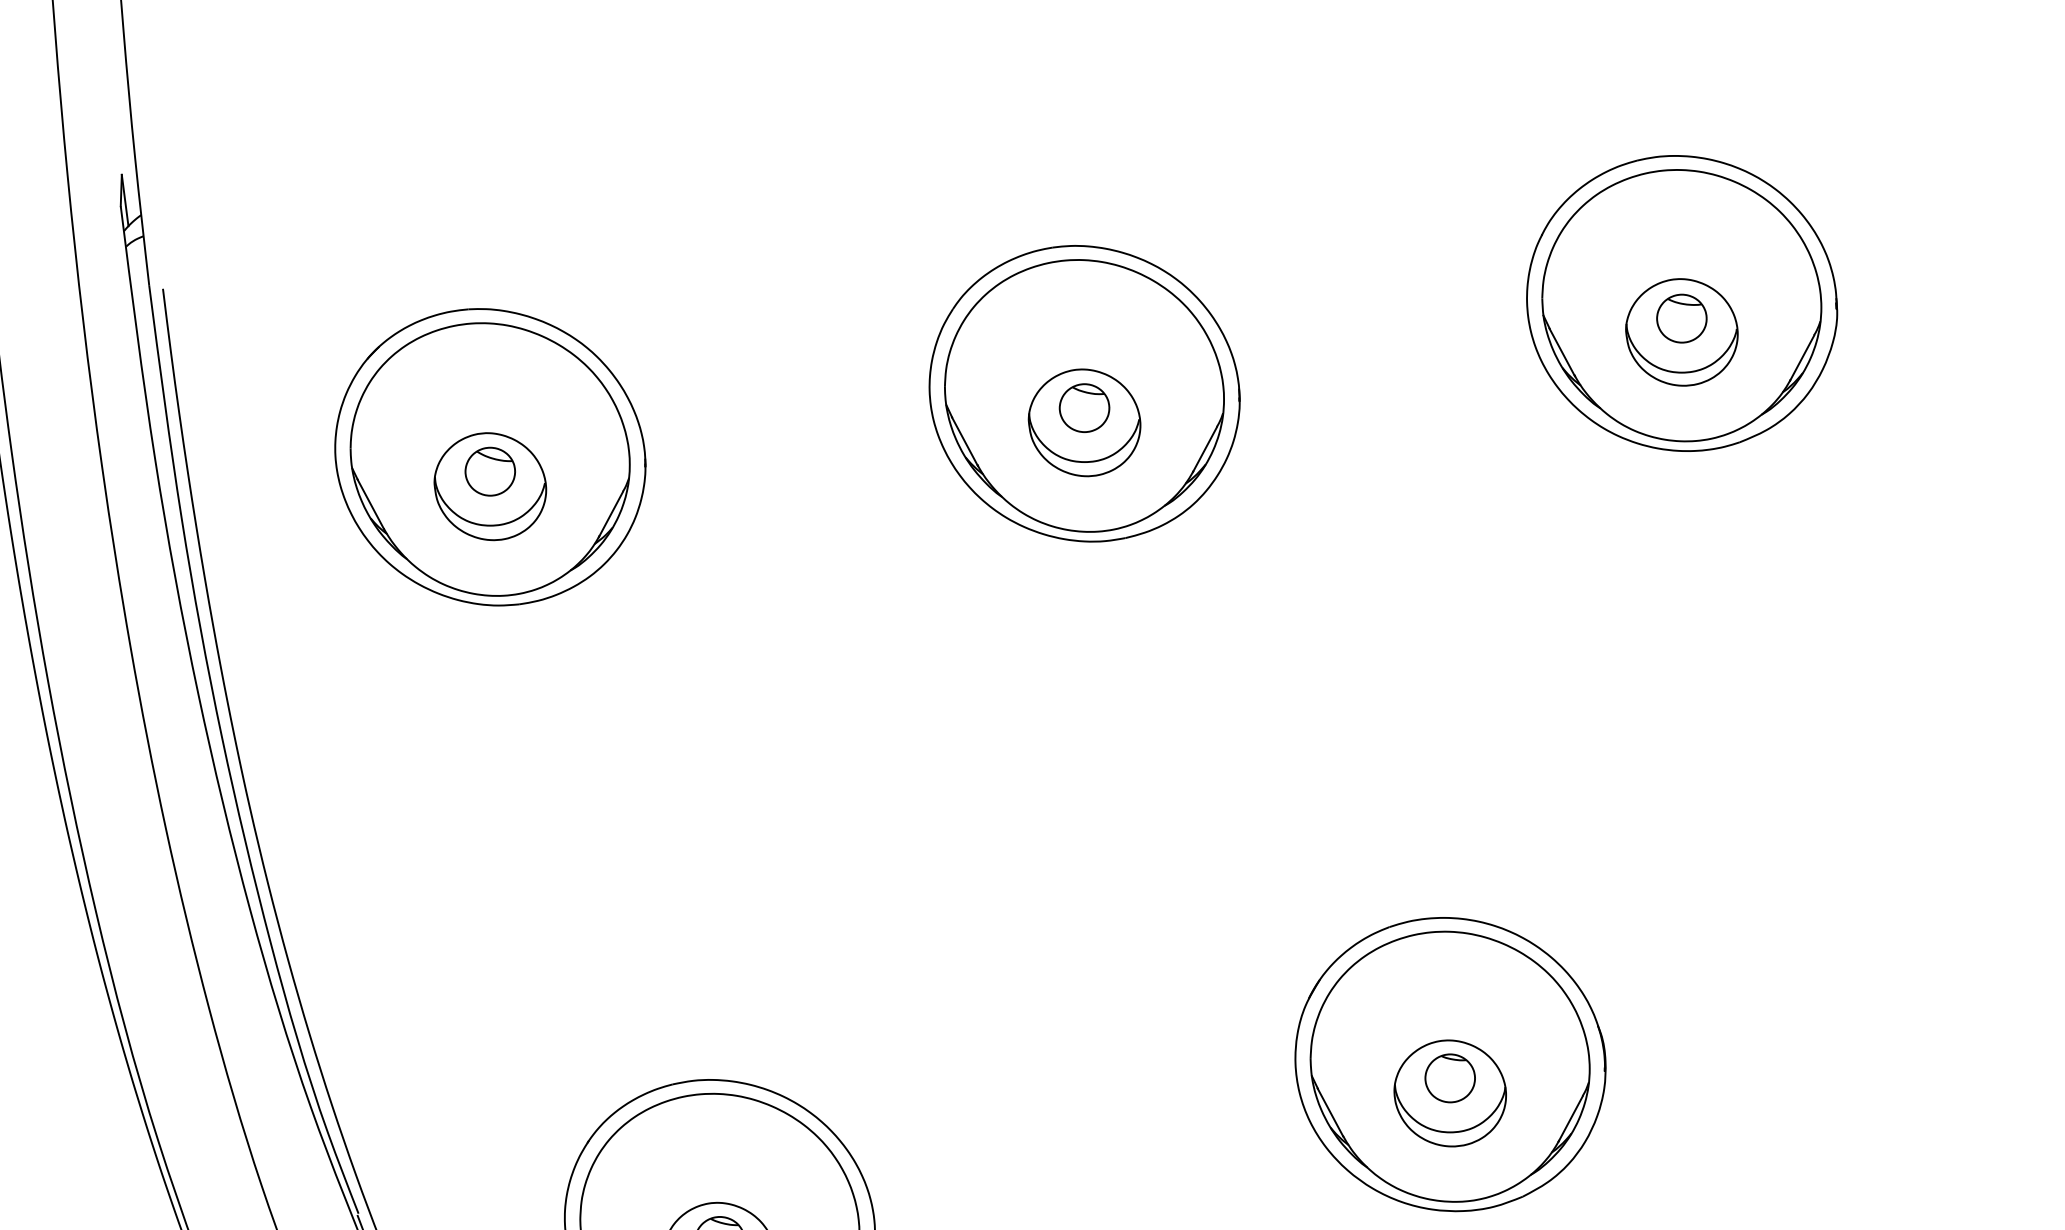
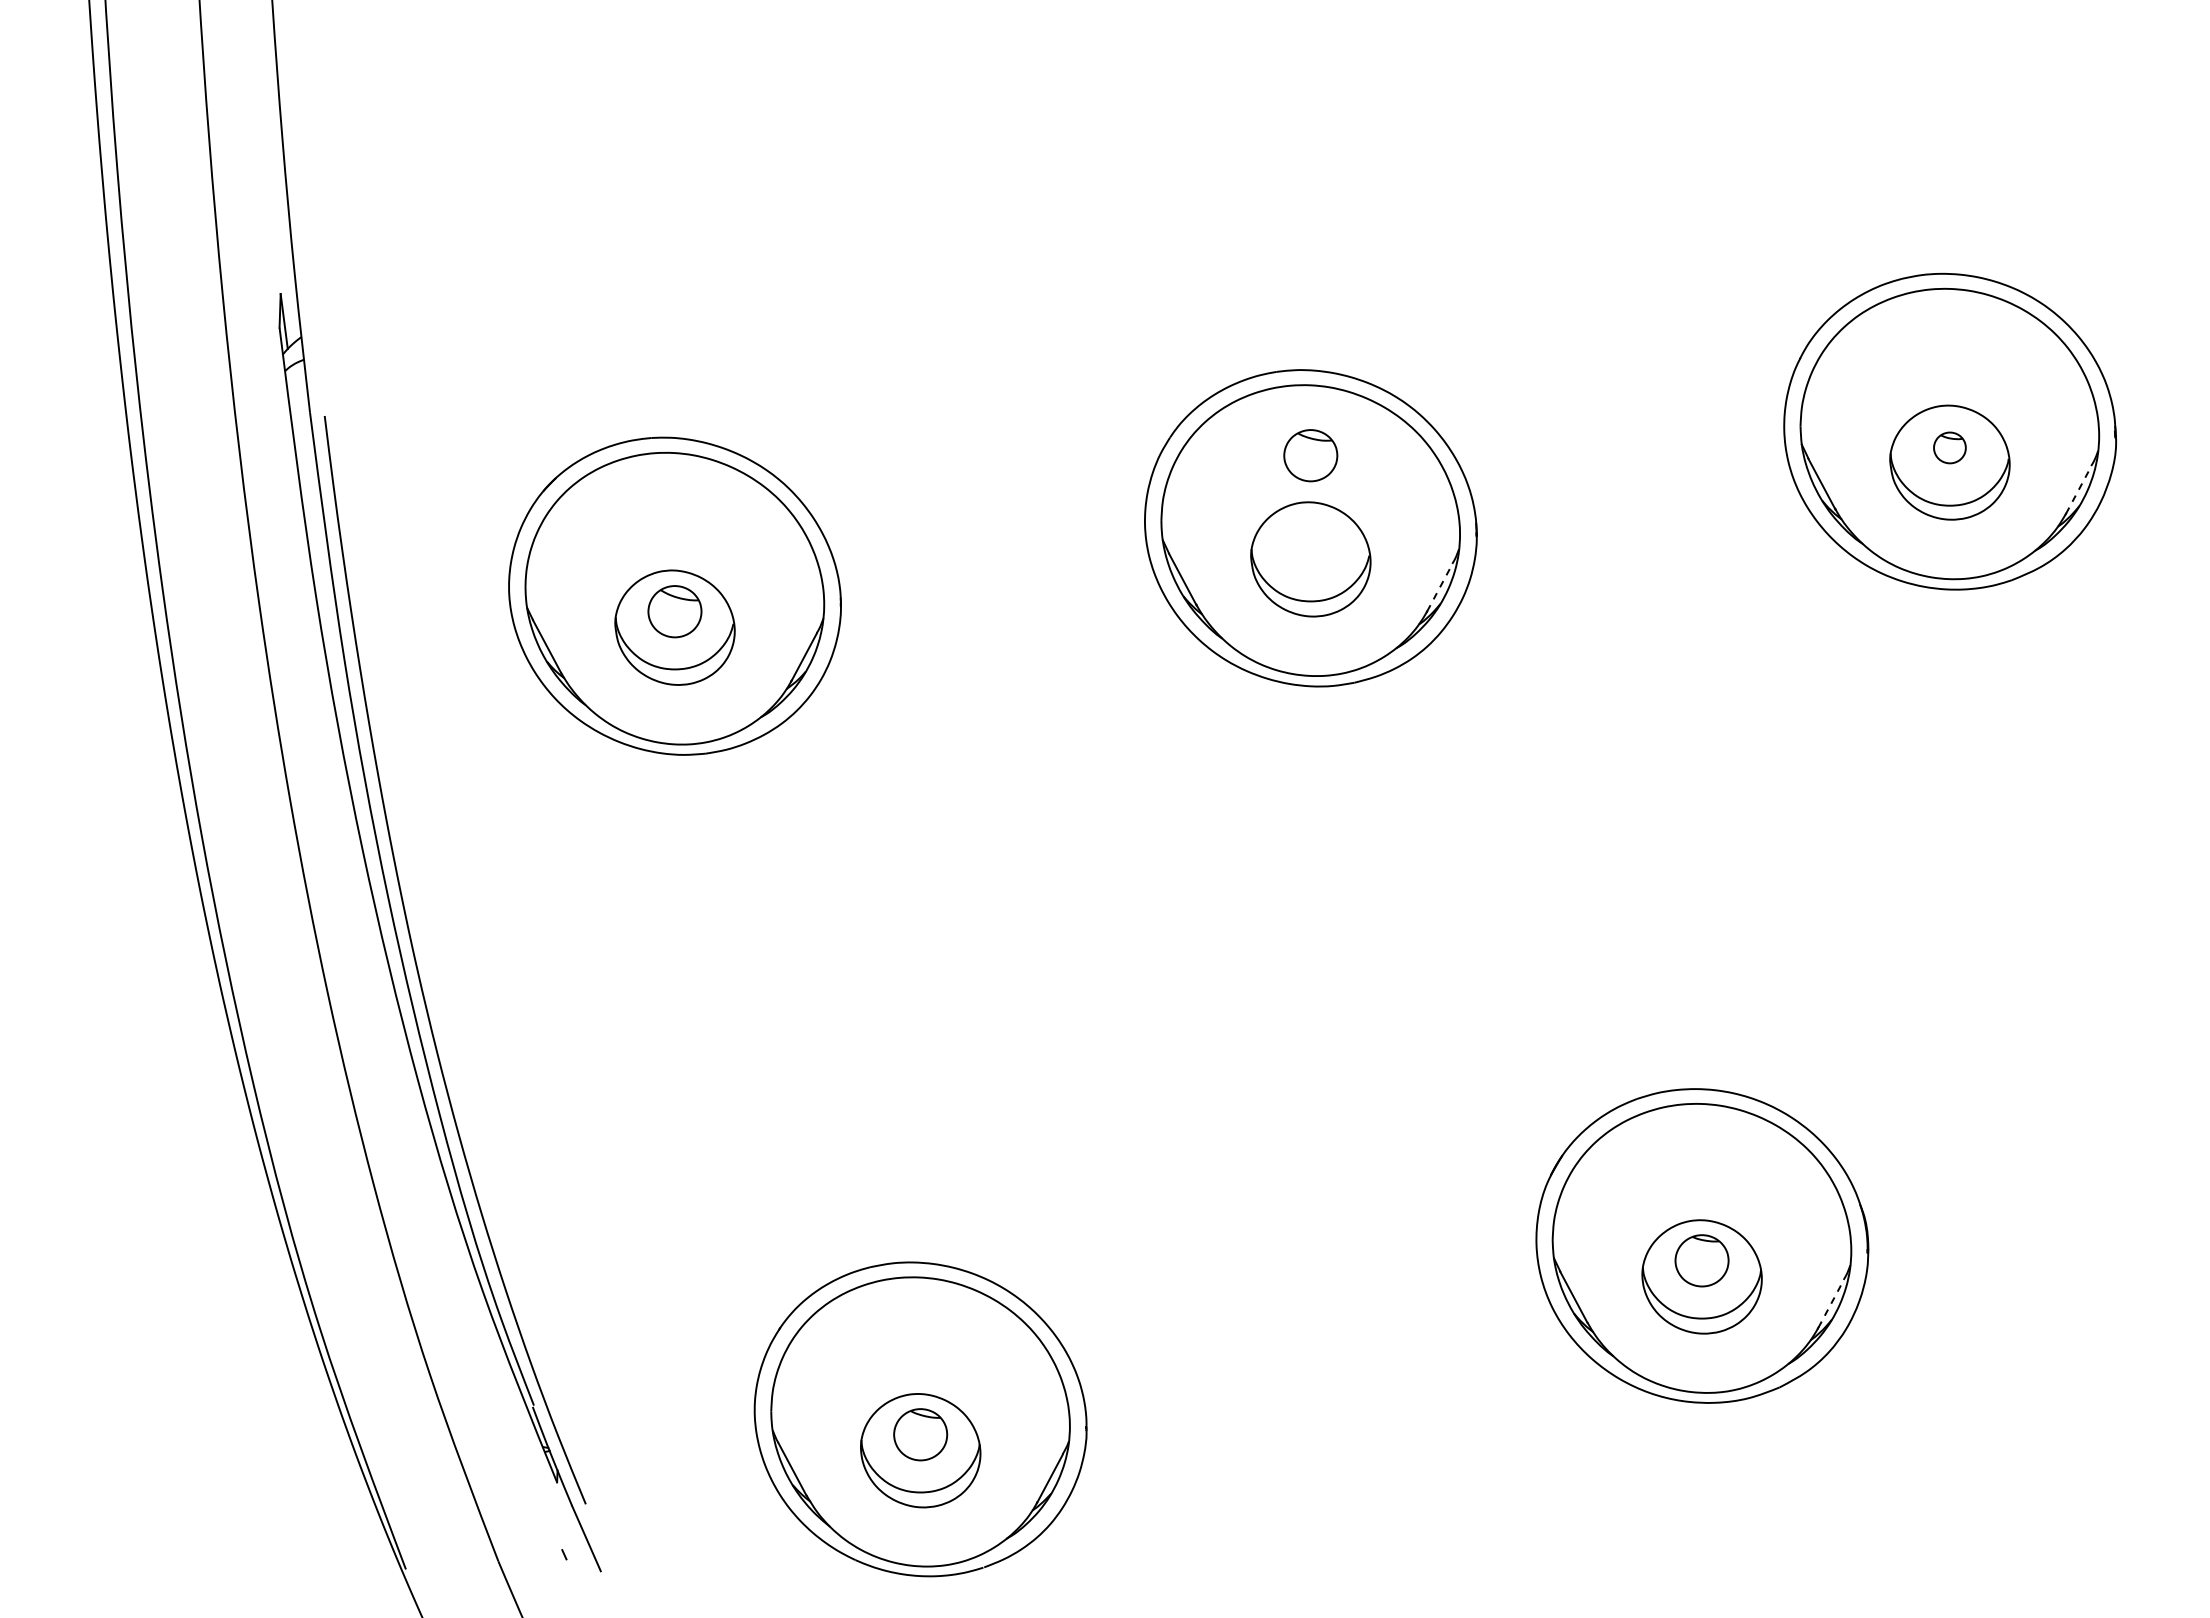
part: (1681, 318) -> (1949, 447), size x0.6
line: (1802, 357) -> (2078, 489), solid -> dashed
part: (1084, 407) -> (1310, 455), moved
line: (1204, 449) -> (1439, 587), solid -> dashed
line: (1571, 1118) -> (1831, 1303), solid -> dashed

